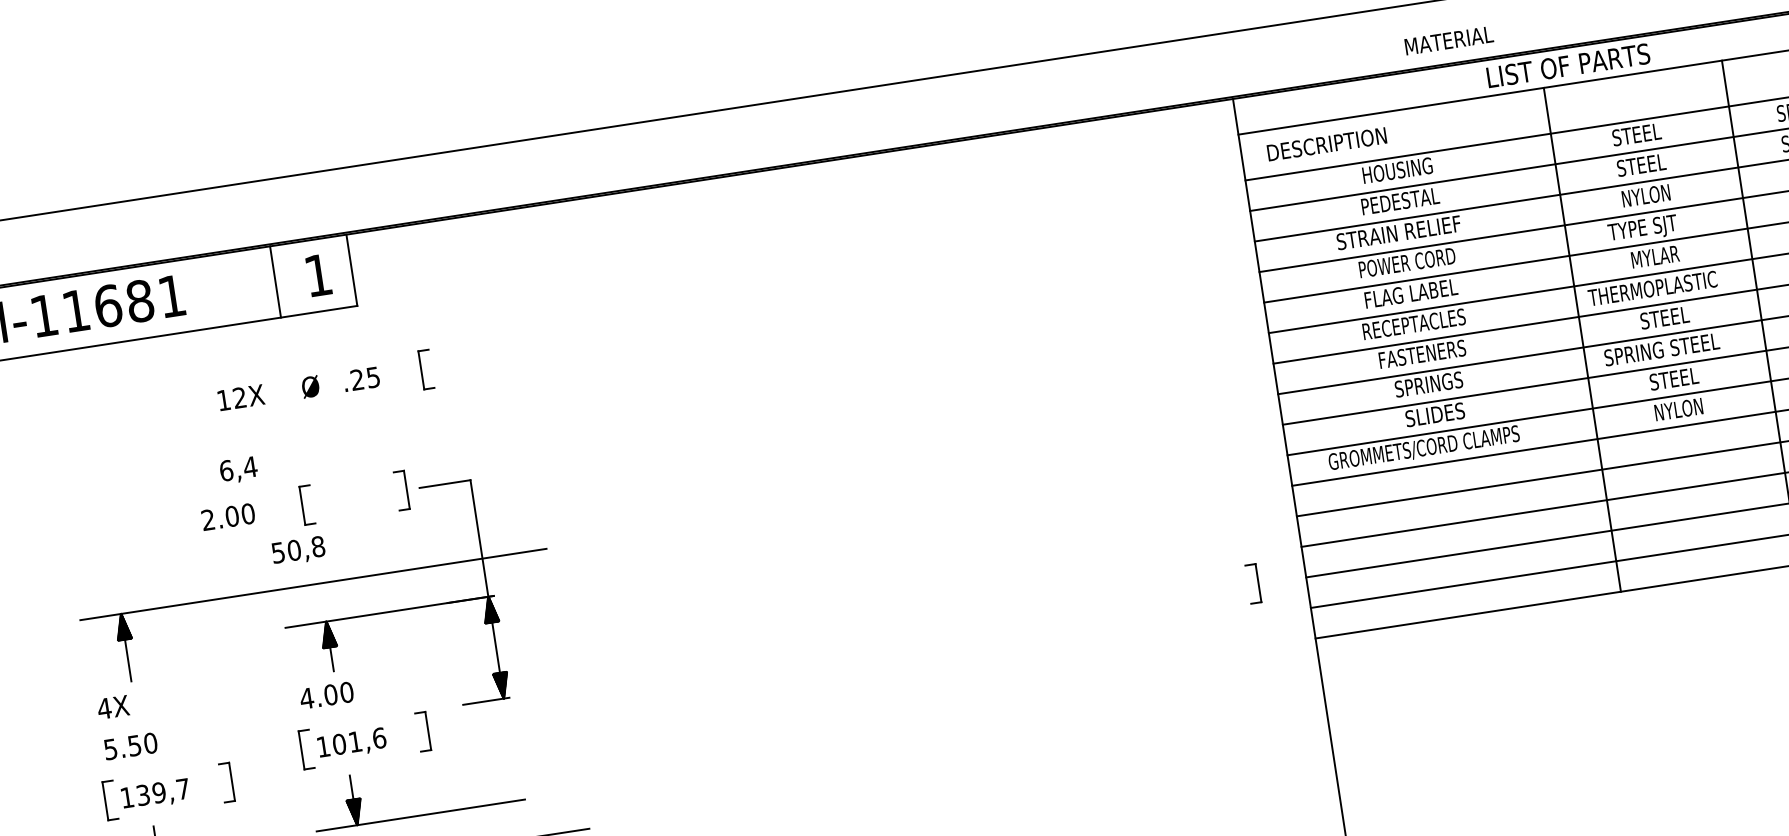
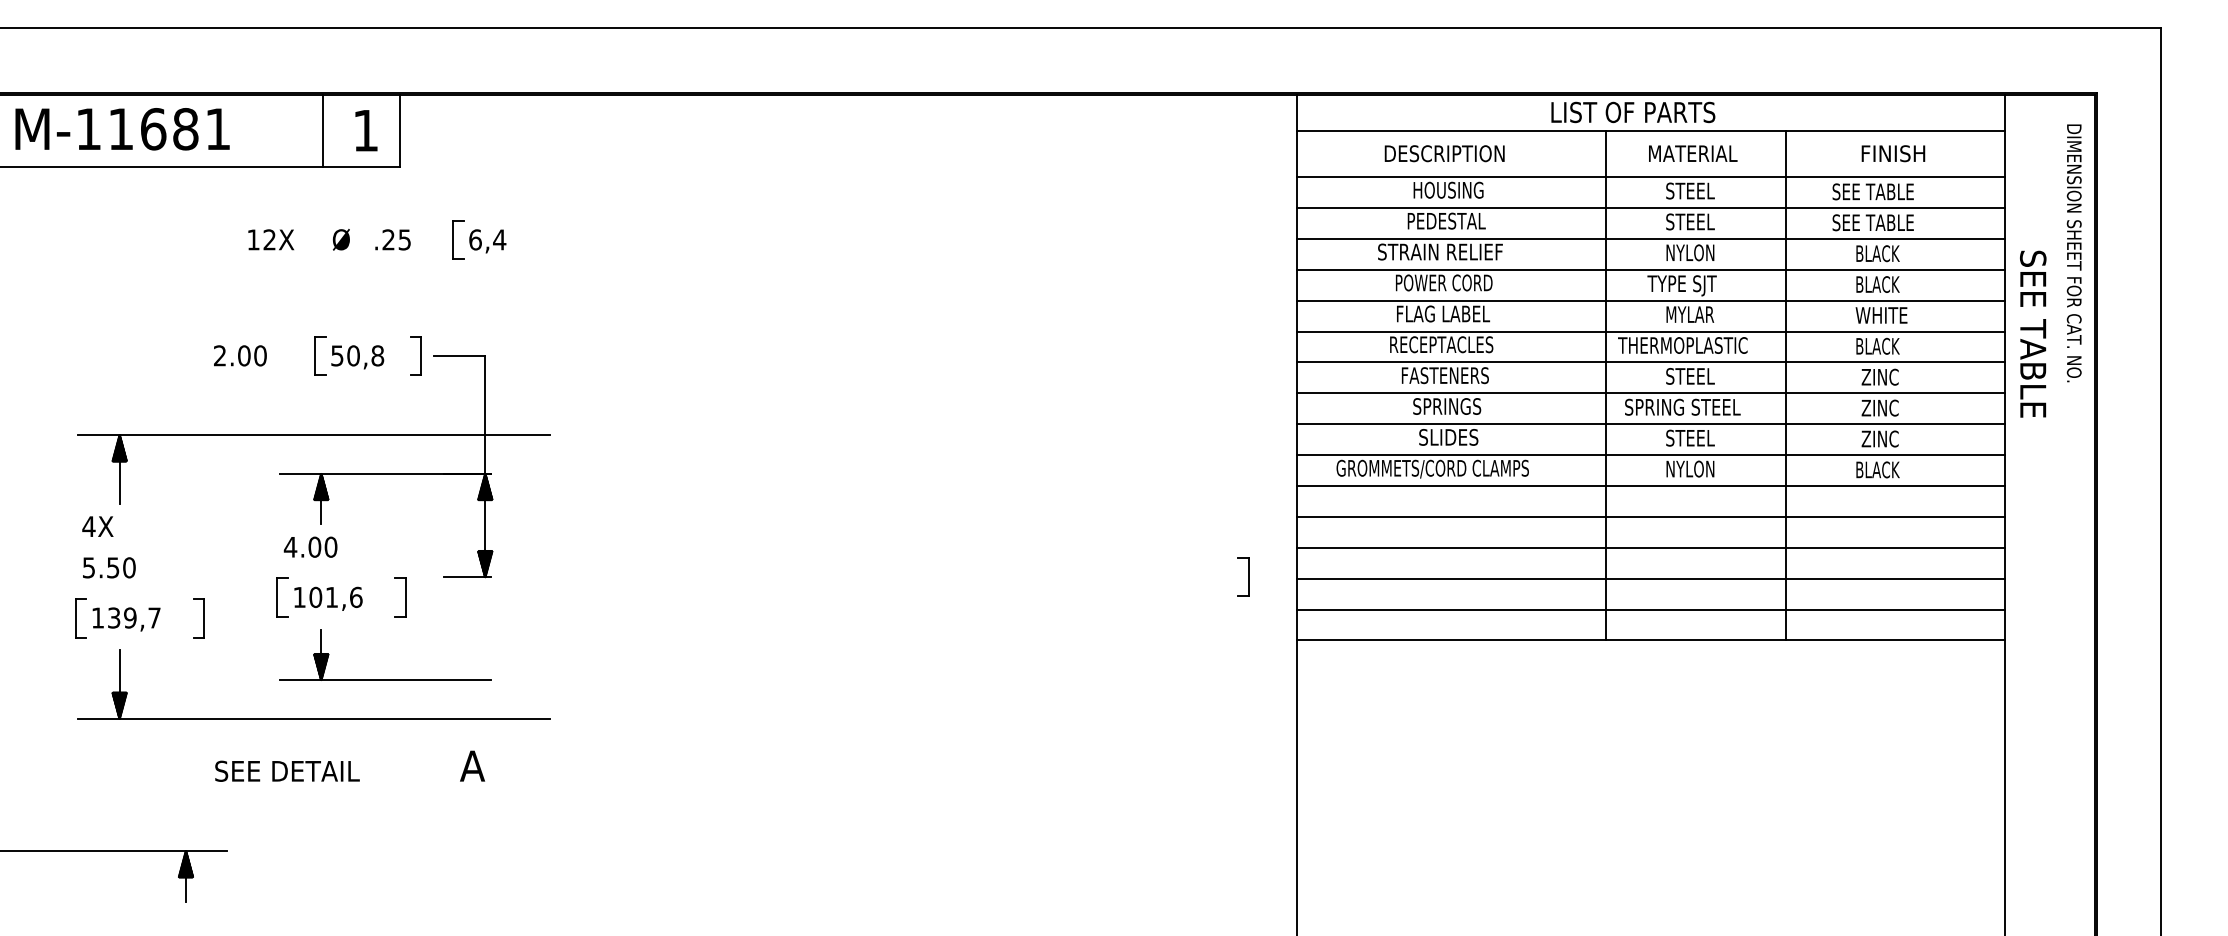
text: (1449, 40) -> (1693, 153), moved
text: (1326, 144) -> (1444, 153), moved
text: (238, 470) -> (487, 241), moved
text: (298, 551) -> (357, 357), moved

